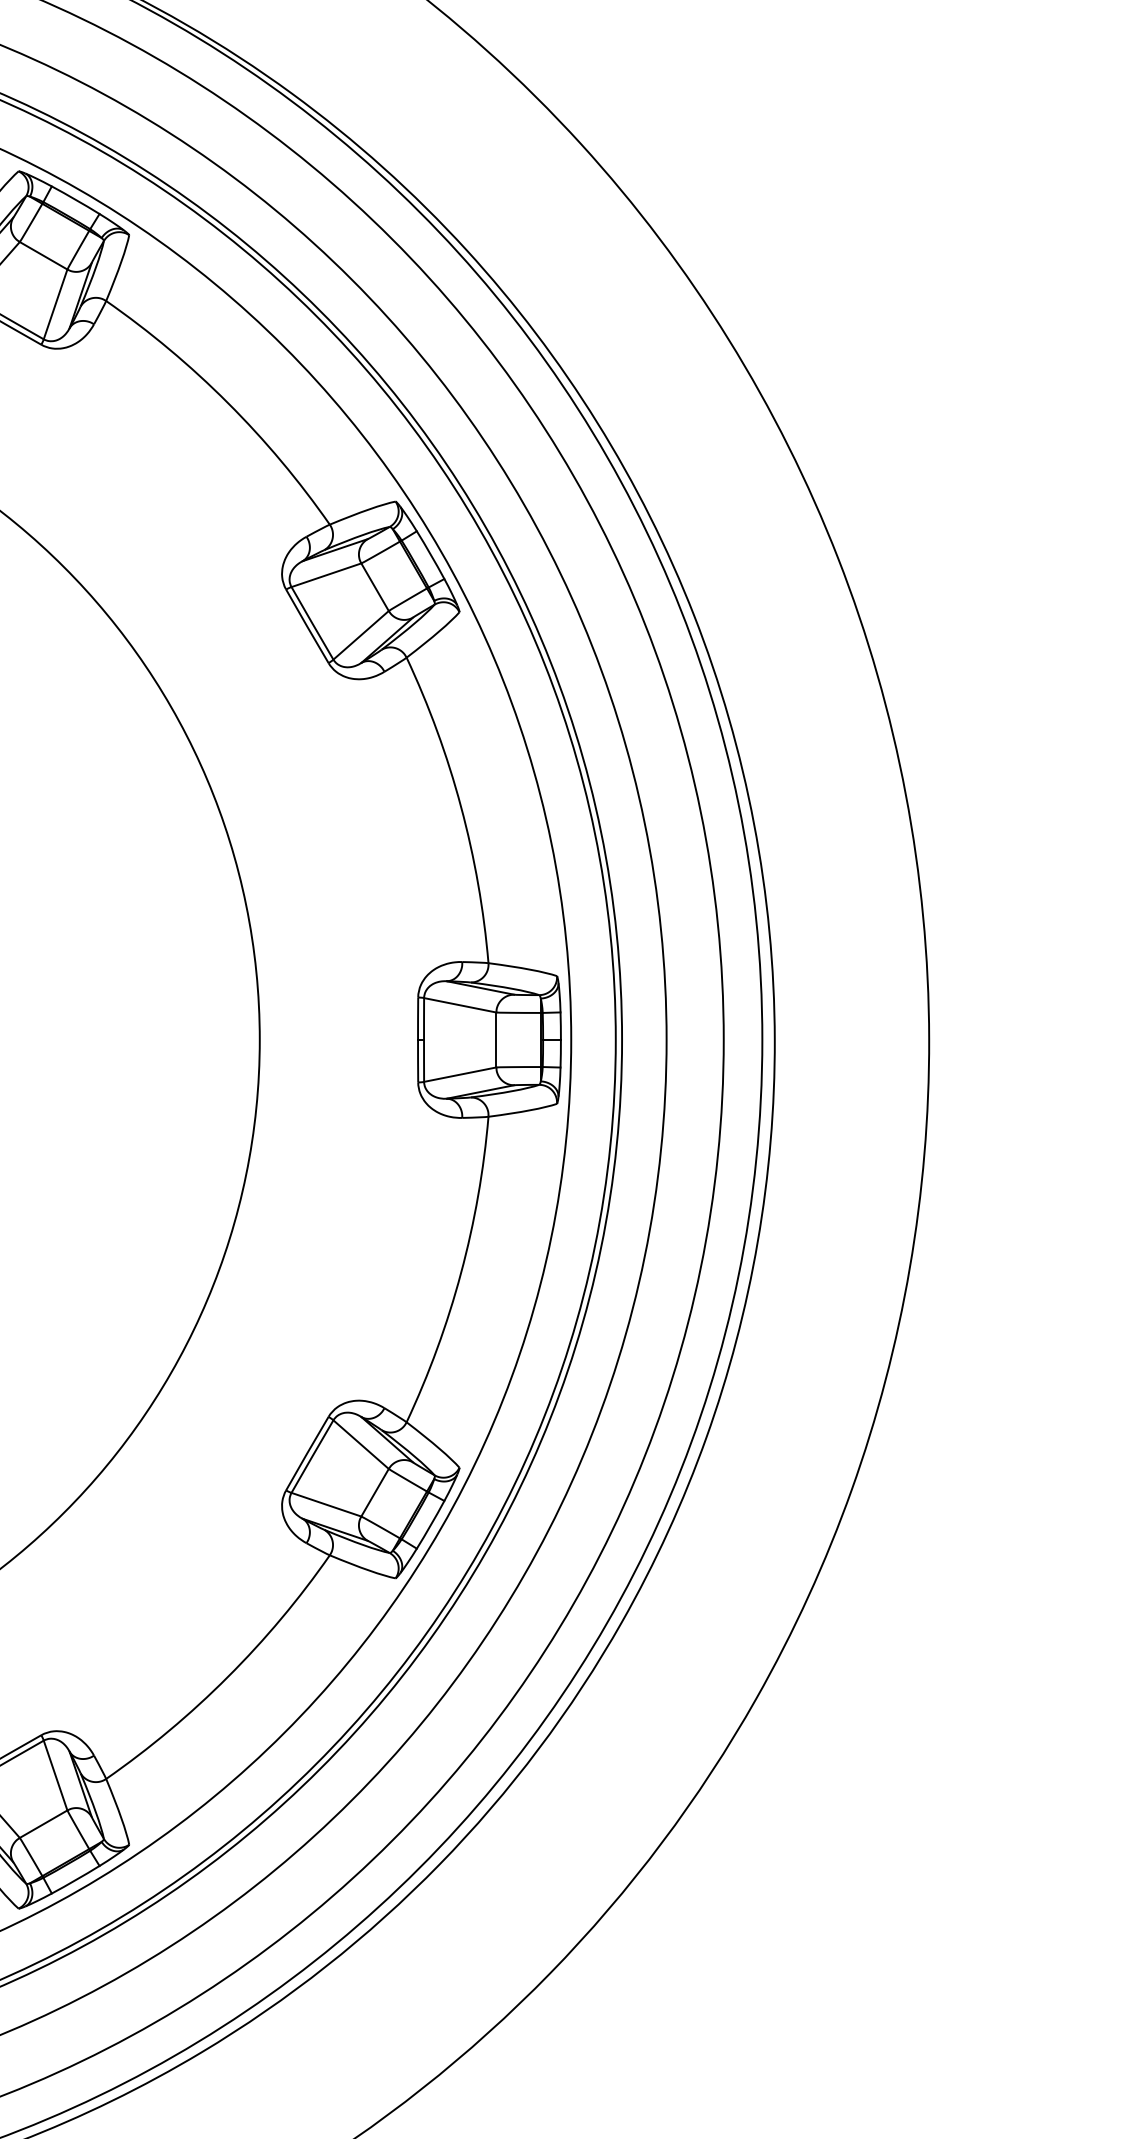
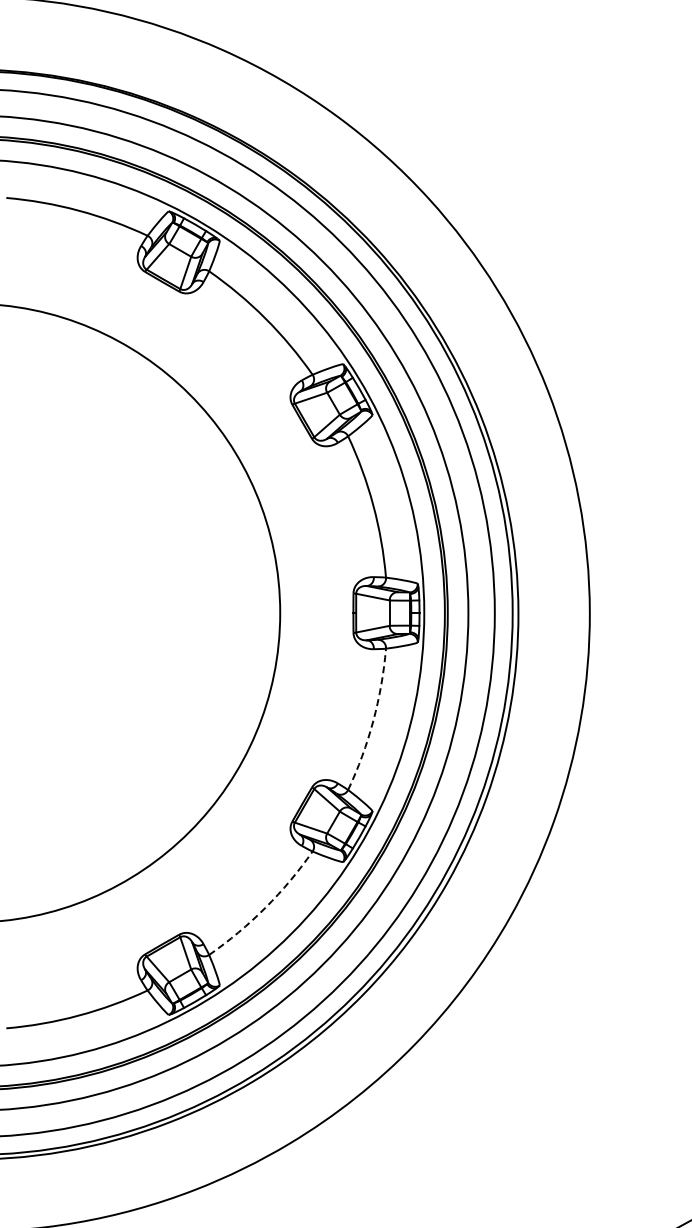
arc: (461, 1274) -> (373, 721), solid -> dashed
arc: (227, 1676) -> (265, 907), solid -> dashed

